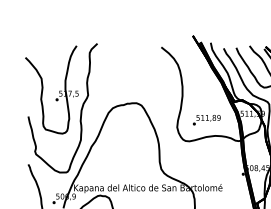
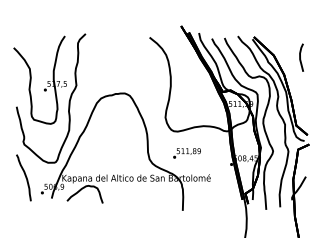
text: (206, 120) -> (186, 153), moved

